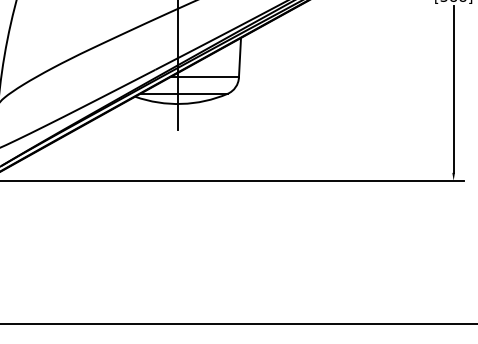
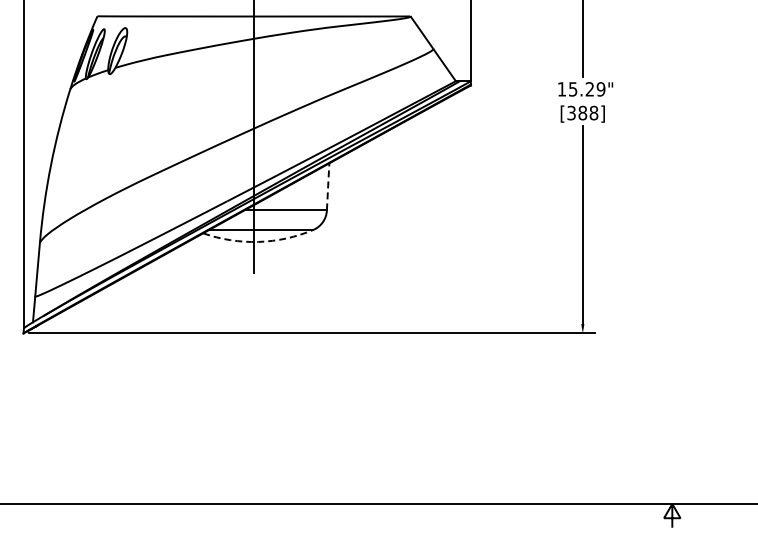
line: (240, 57) -> (328, 186), solid -> dashed
arc: (181, 103) -> (258, 241), solid -> dashed

